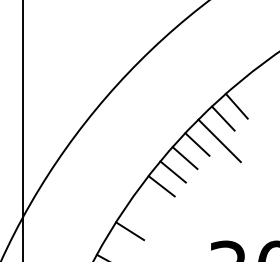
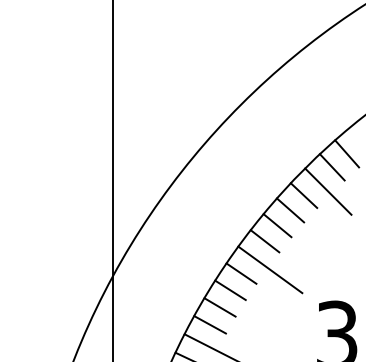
line: (166, 212) -> (270, 269), added
line: (140, 215) -> (241, 273), added
line: (120, 246) -> (219, 307), added

